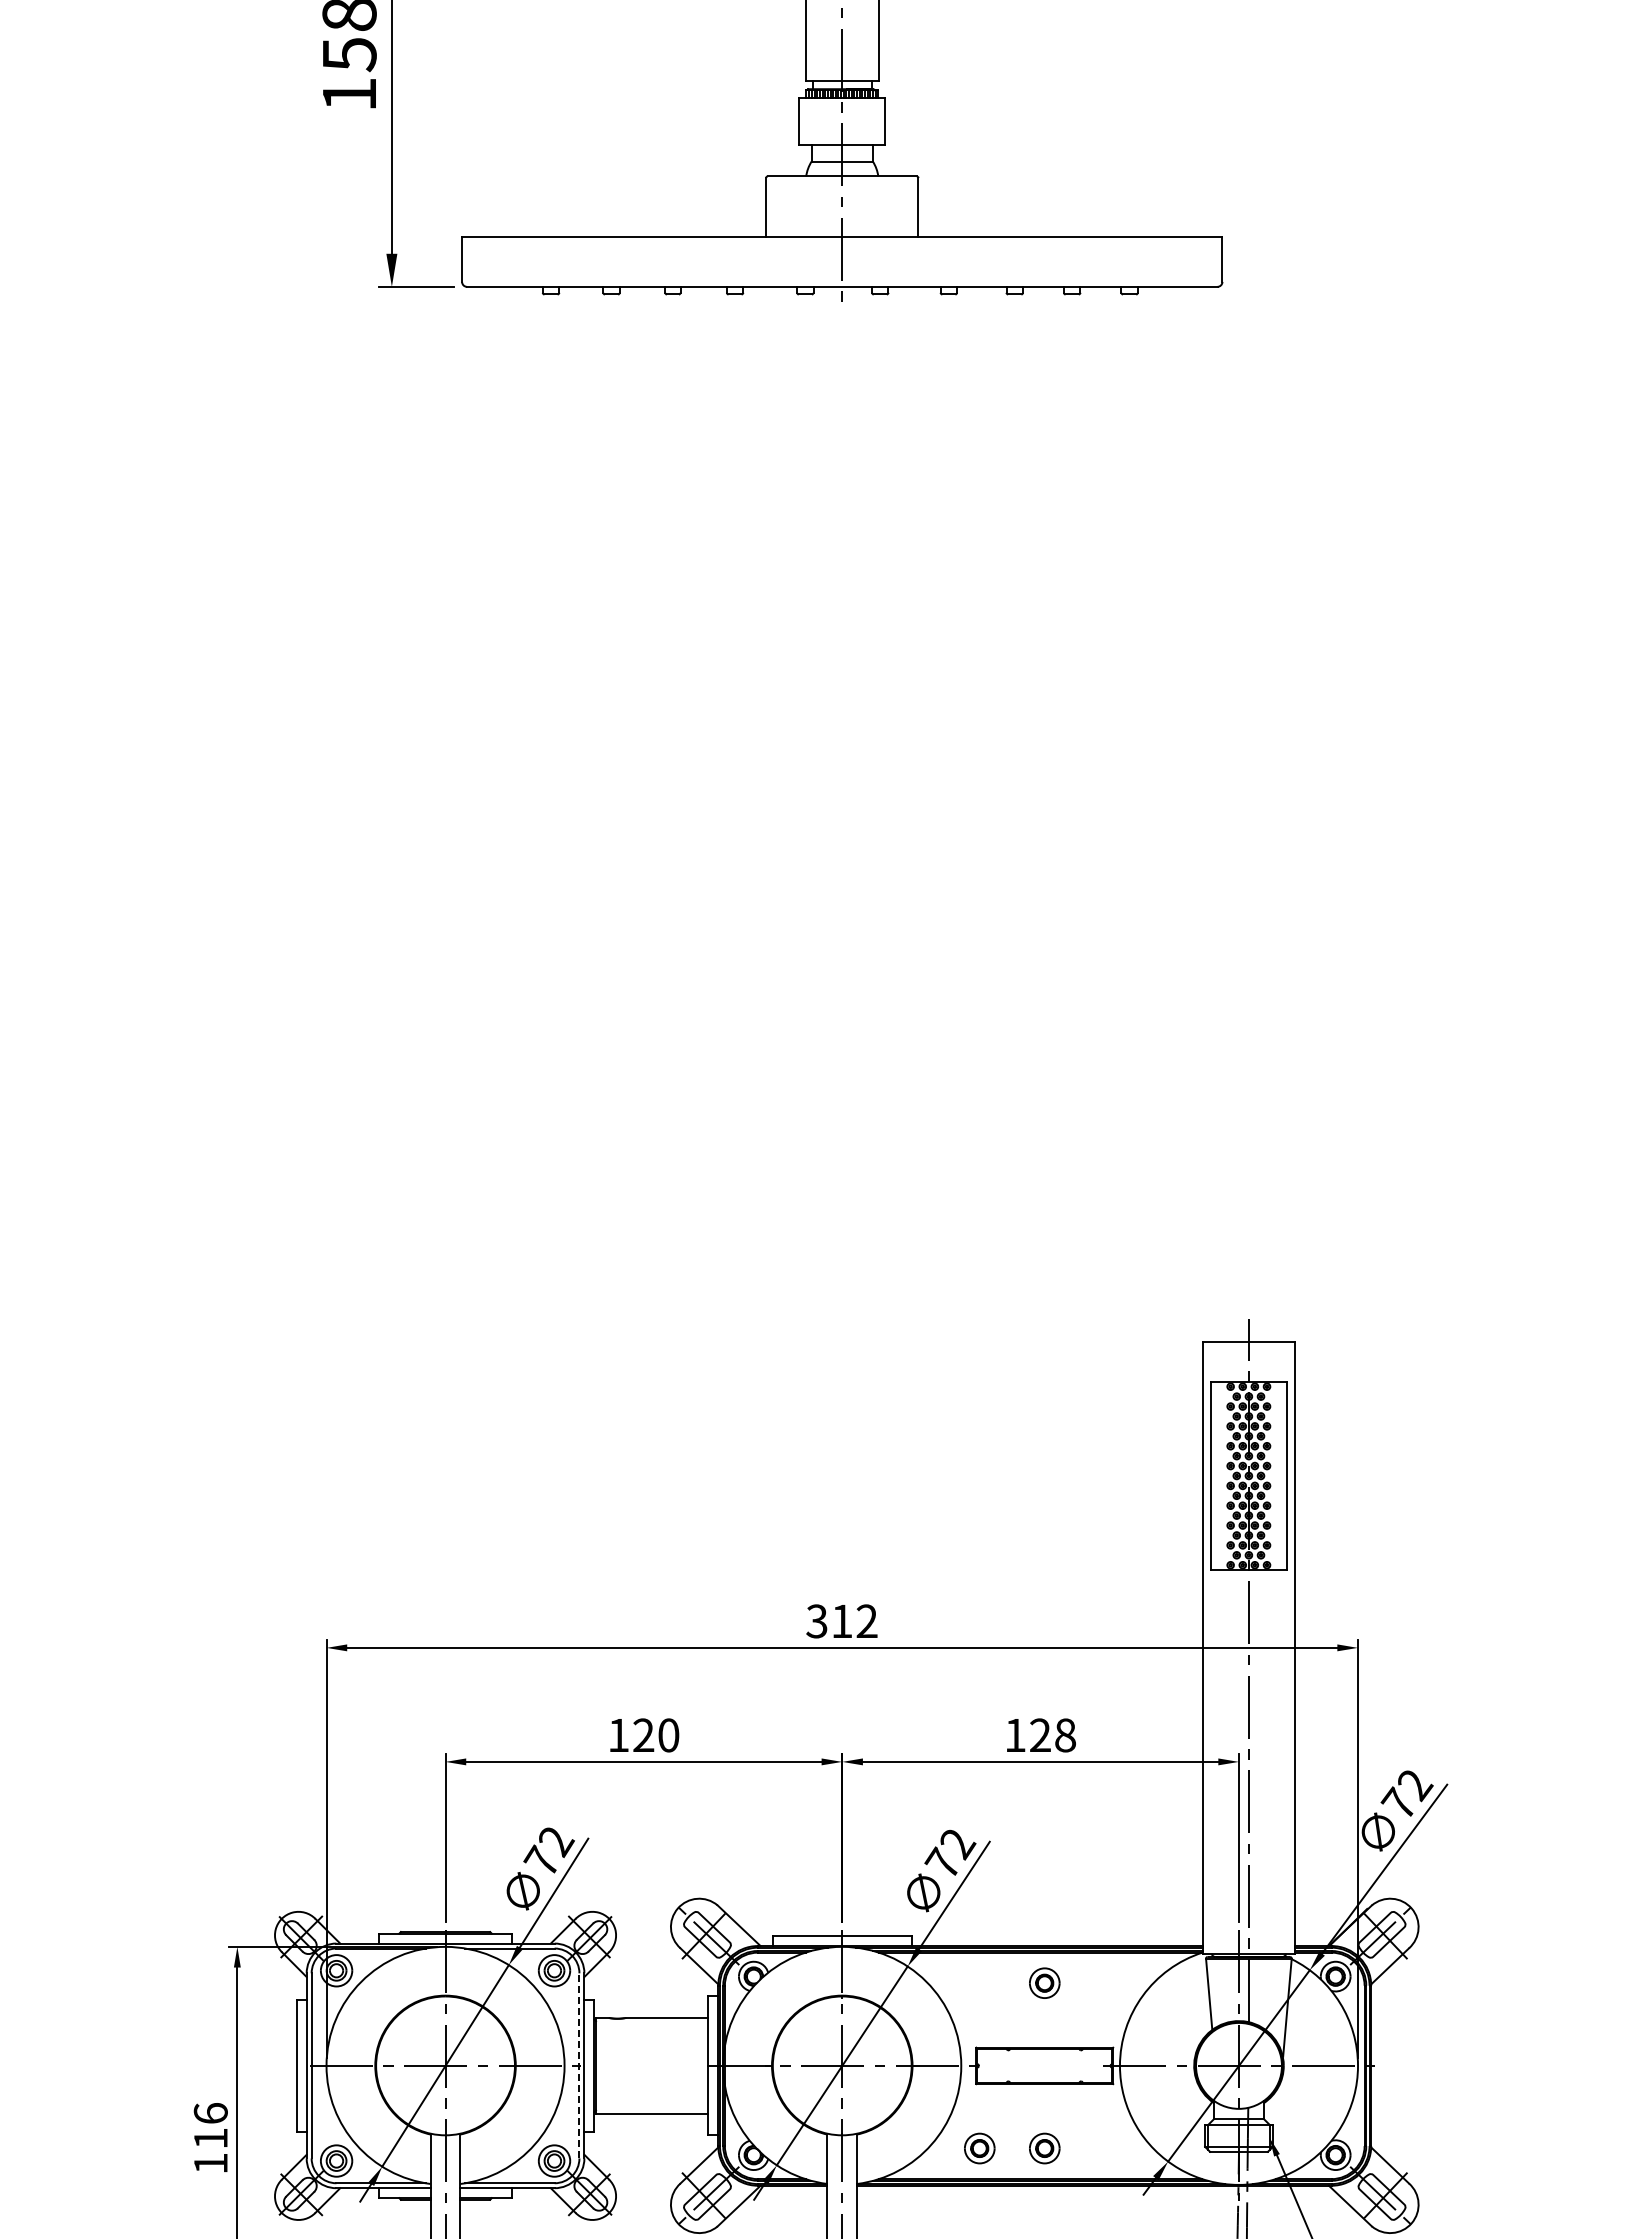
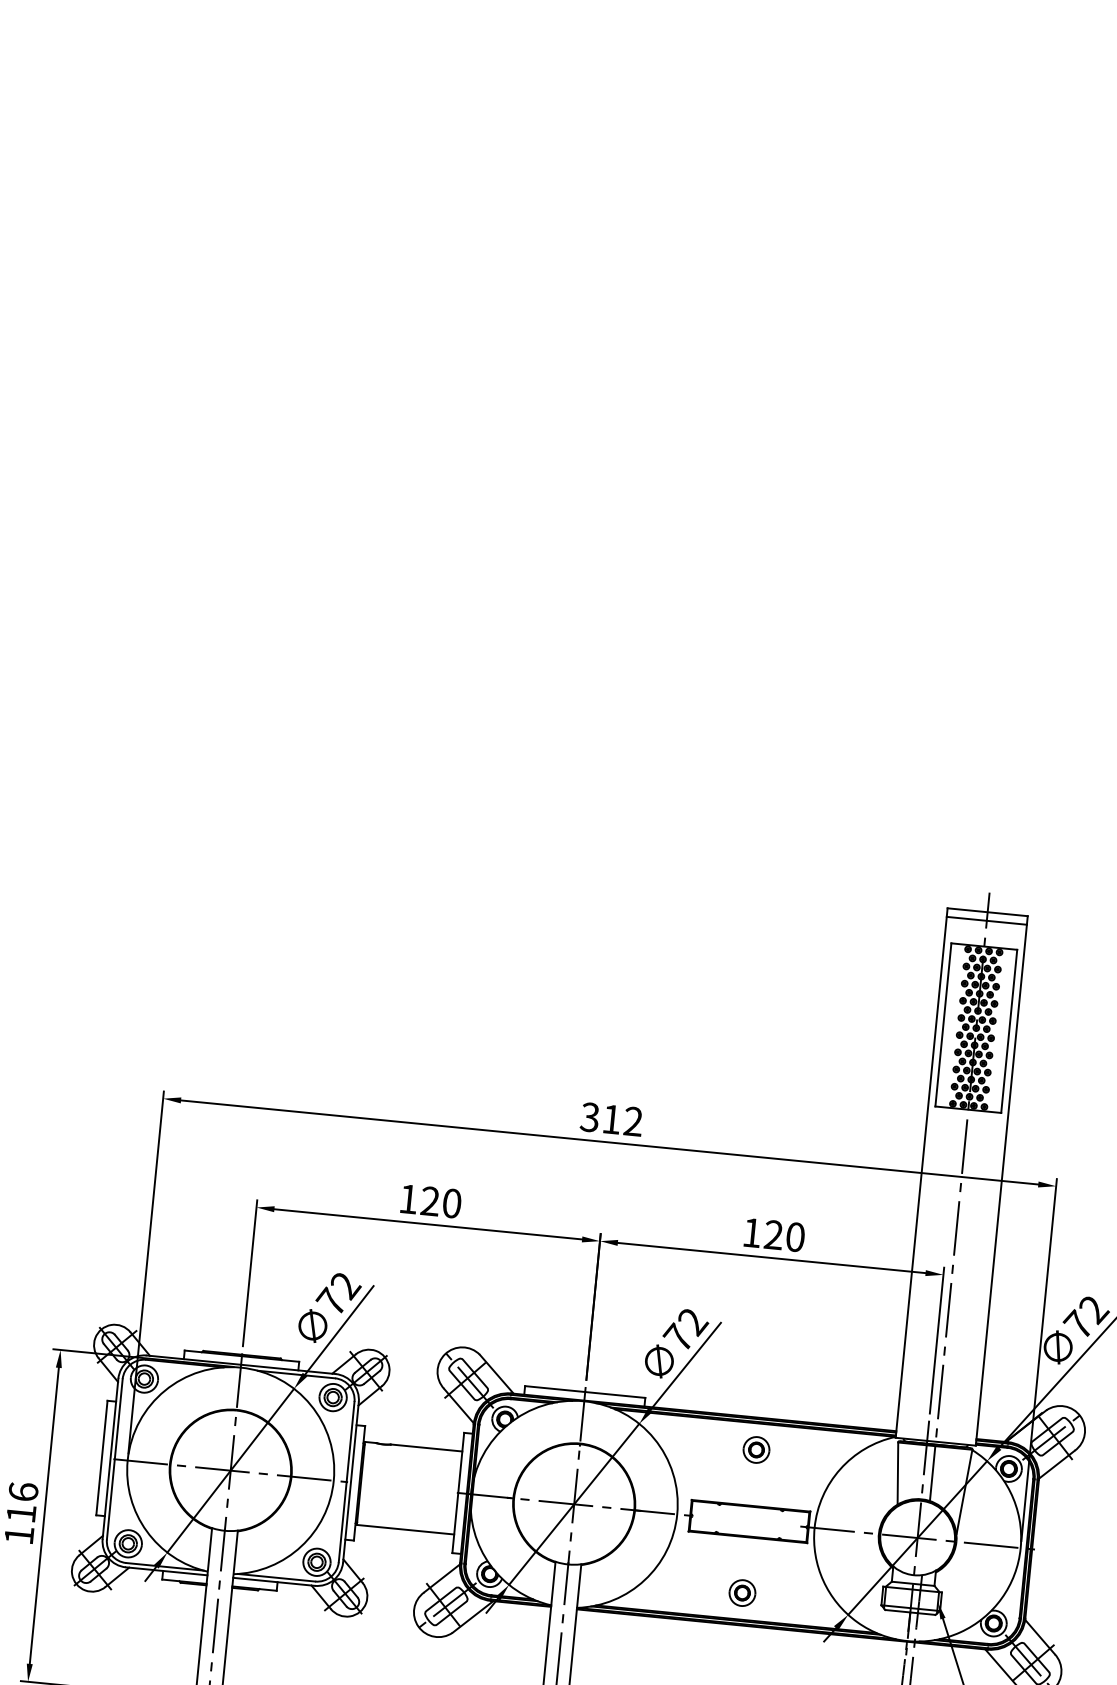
line: (1248, 1352) -> (986, 921), added
text: (1065, 1735) -> (795, 1237), 128 -> 120
line: (579, 2065) -> (346, 1481), dashed -> solid
part: (979, 2148) -> (685, 1587), removed

